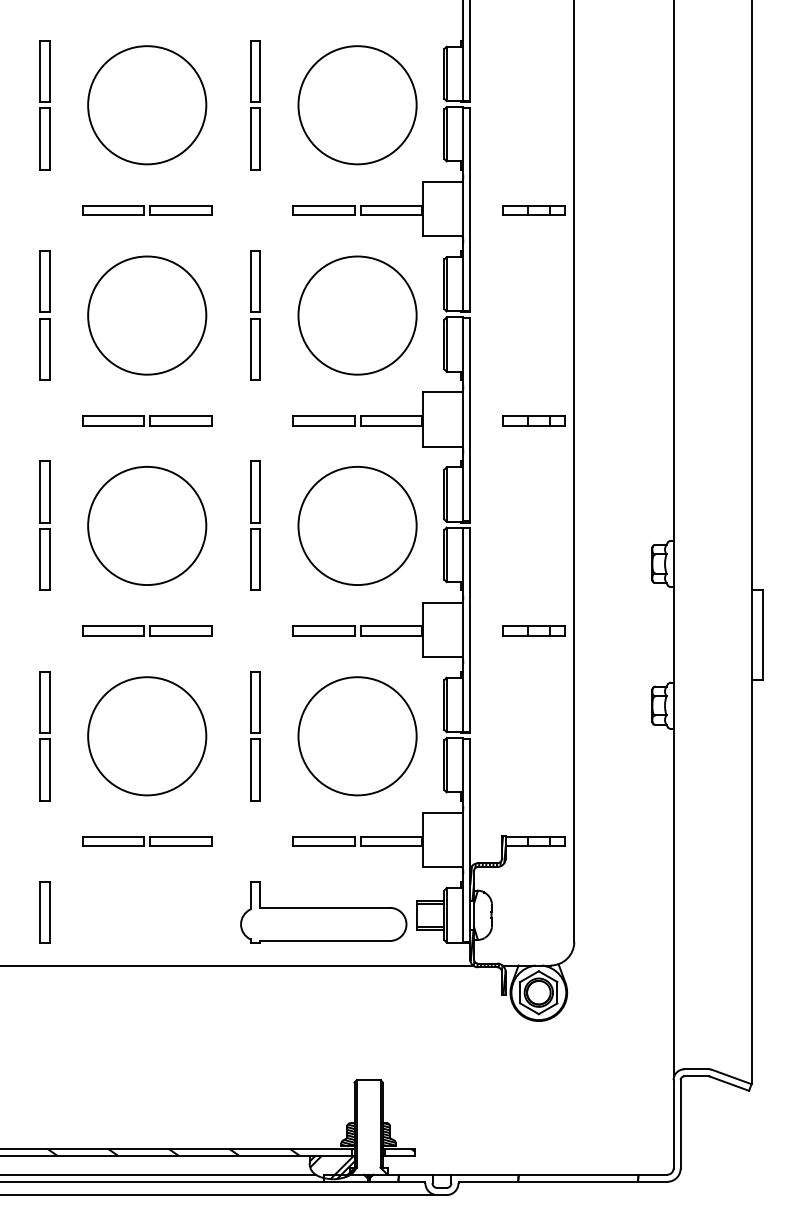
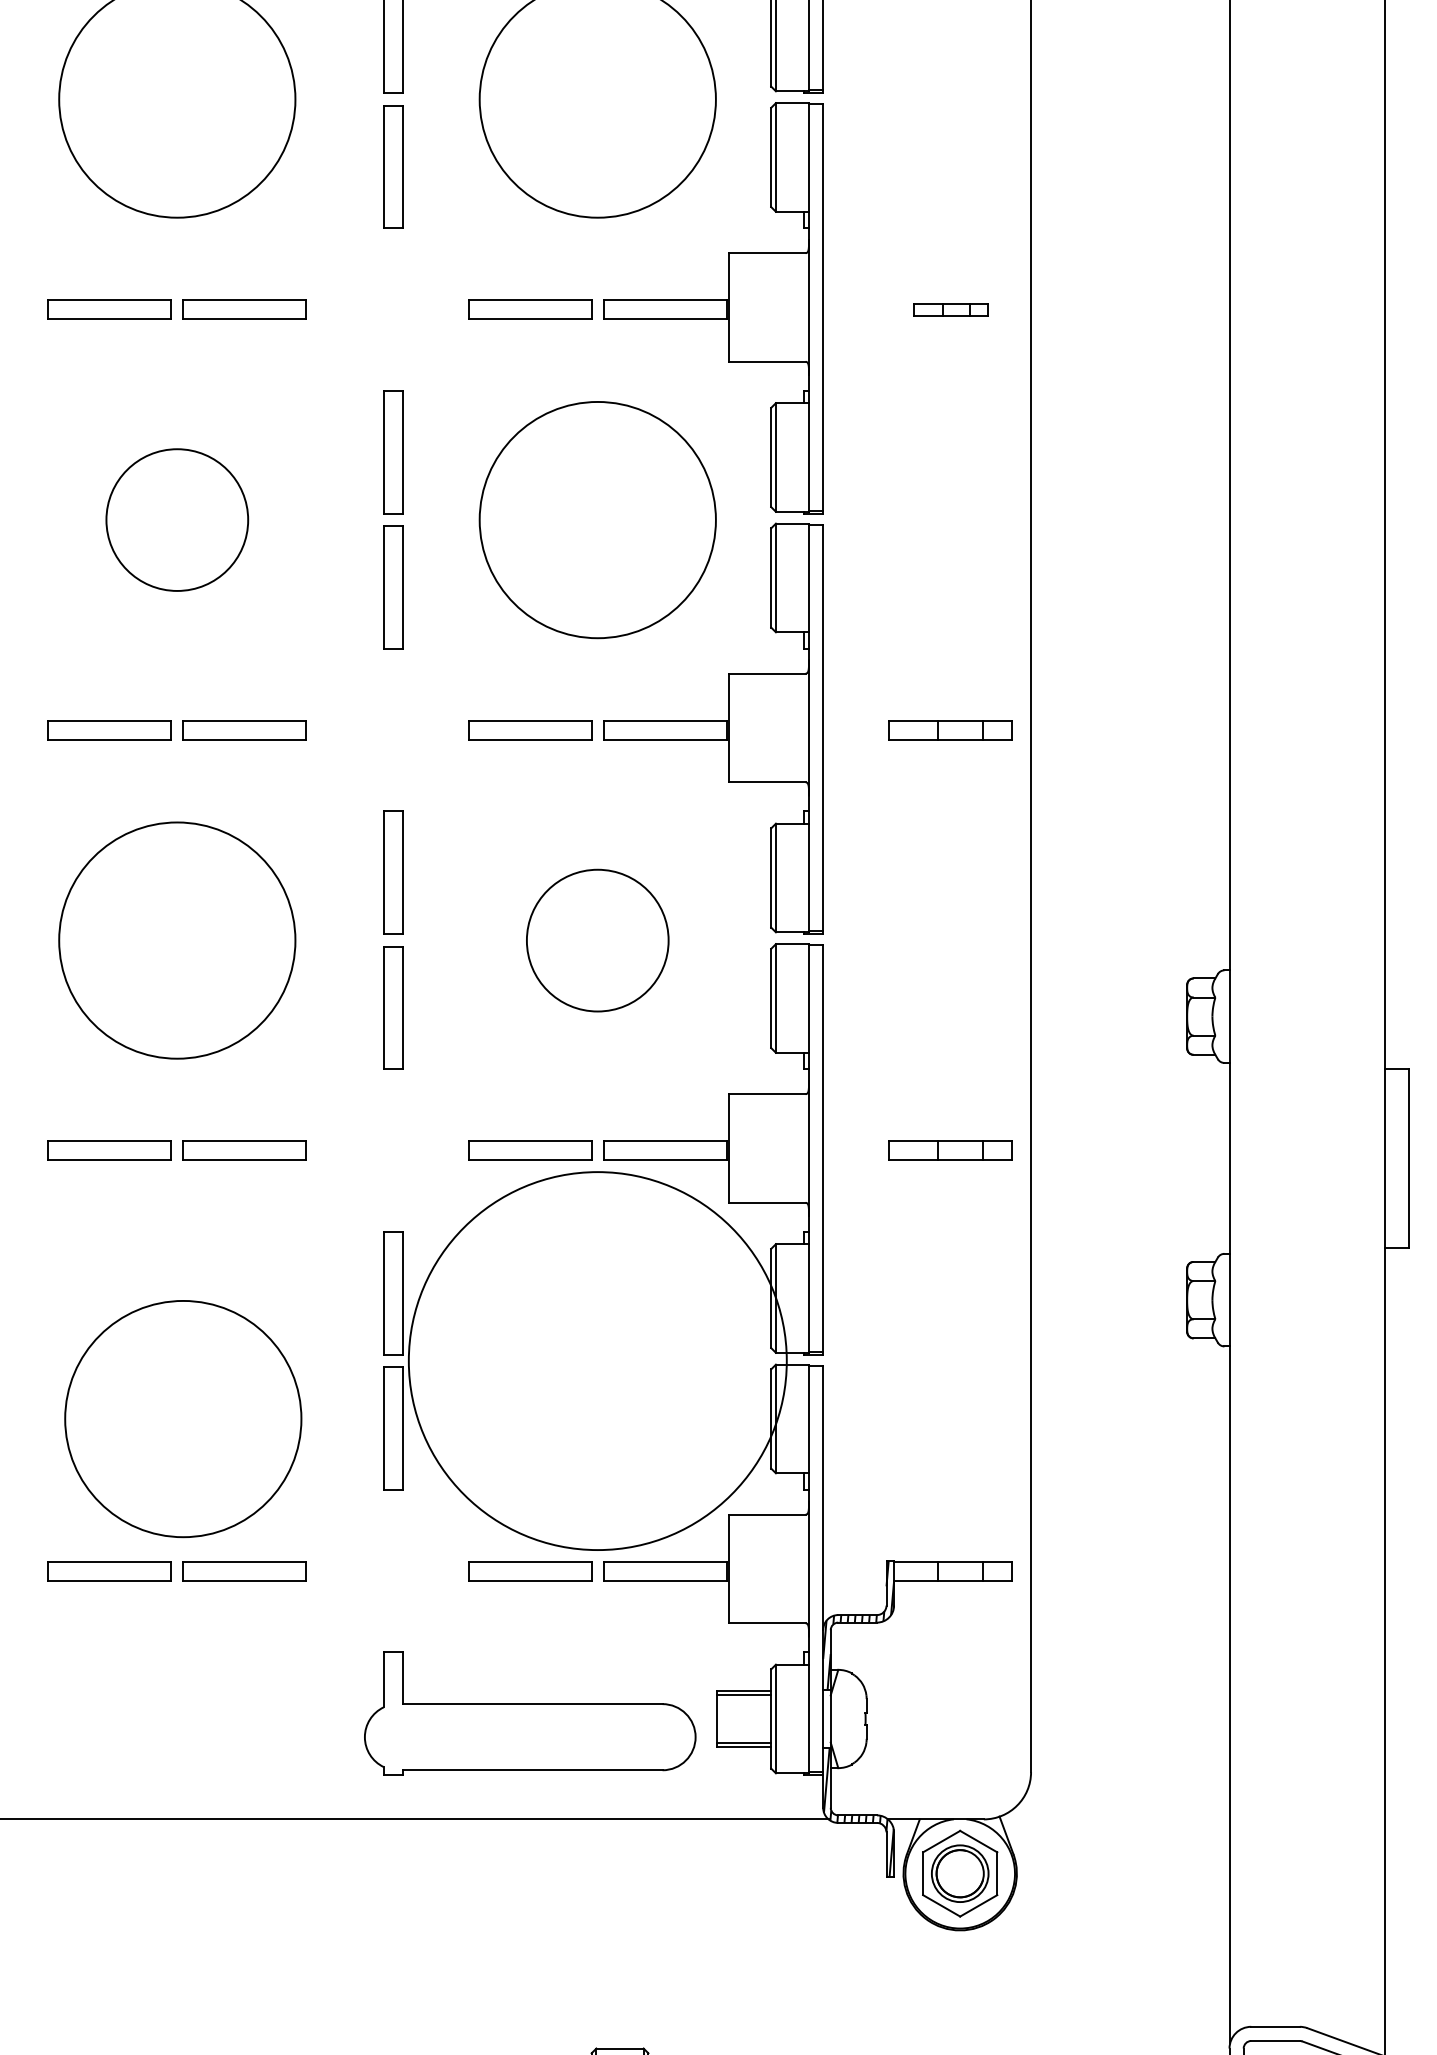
part: (533, 210) -> (949, 309), size x0.6
circle: (147, 315) -> (177, 519), size x0.6
circle: (357, 525) -> (597, 939), size x0.6
circle: (147, 736) -> (183, 1419), moved
circle: (357, 736) -> (597, 1361), size x1.6

